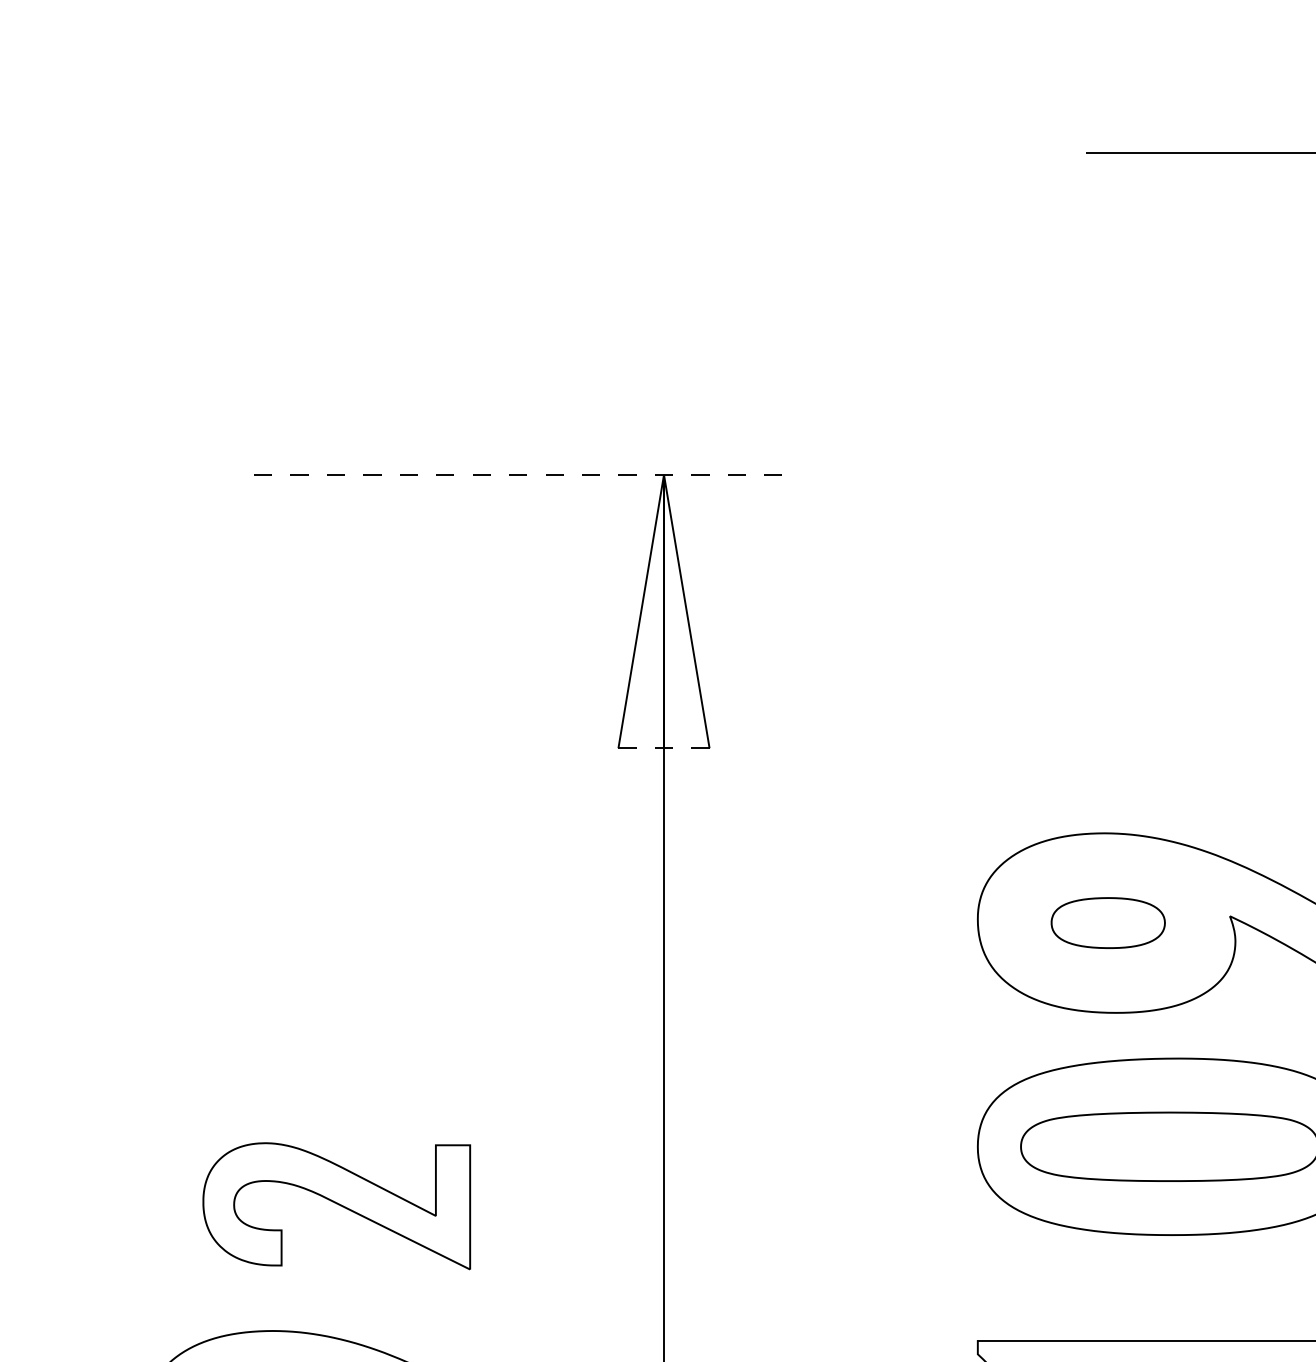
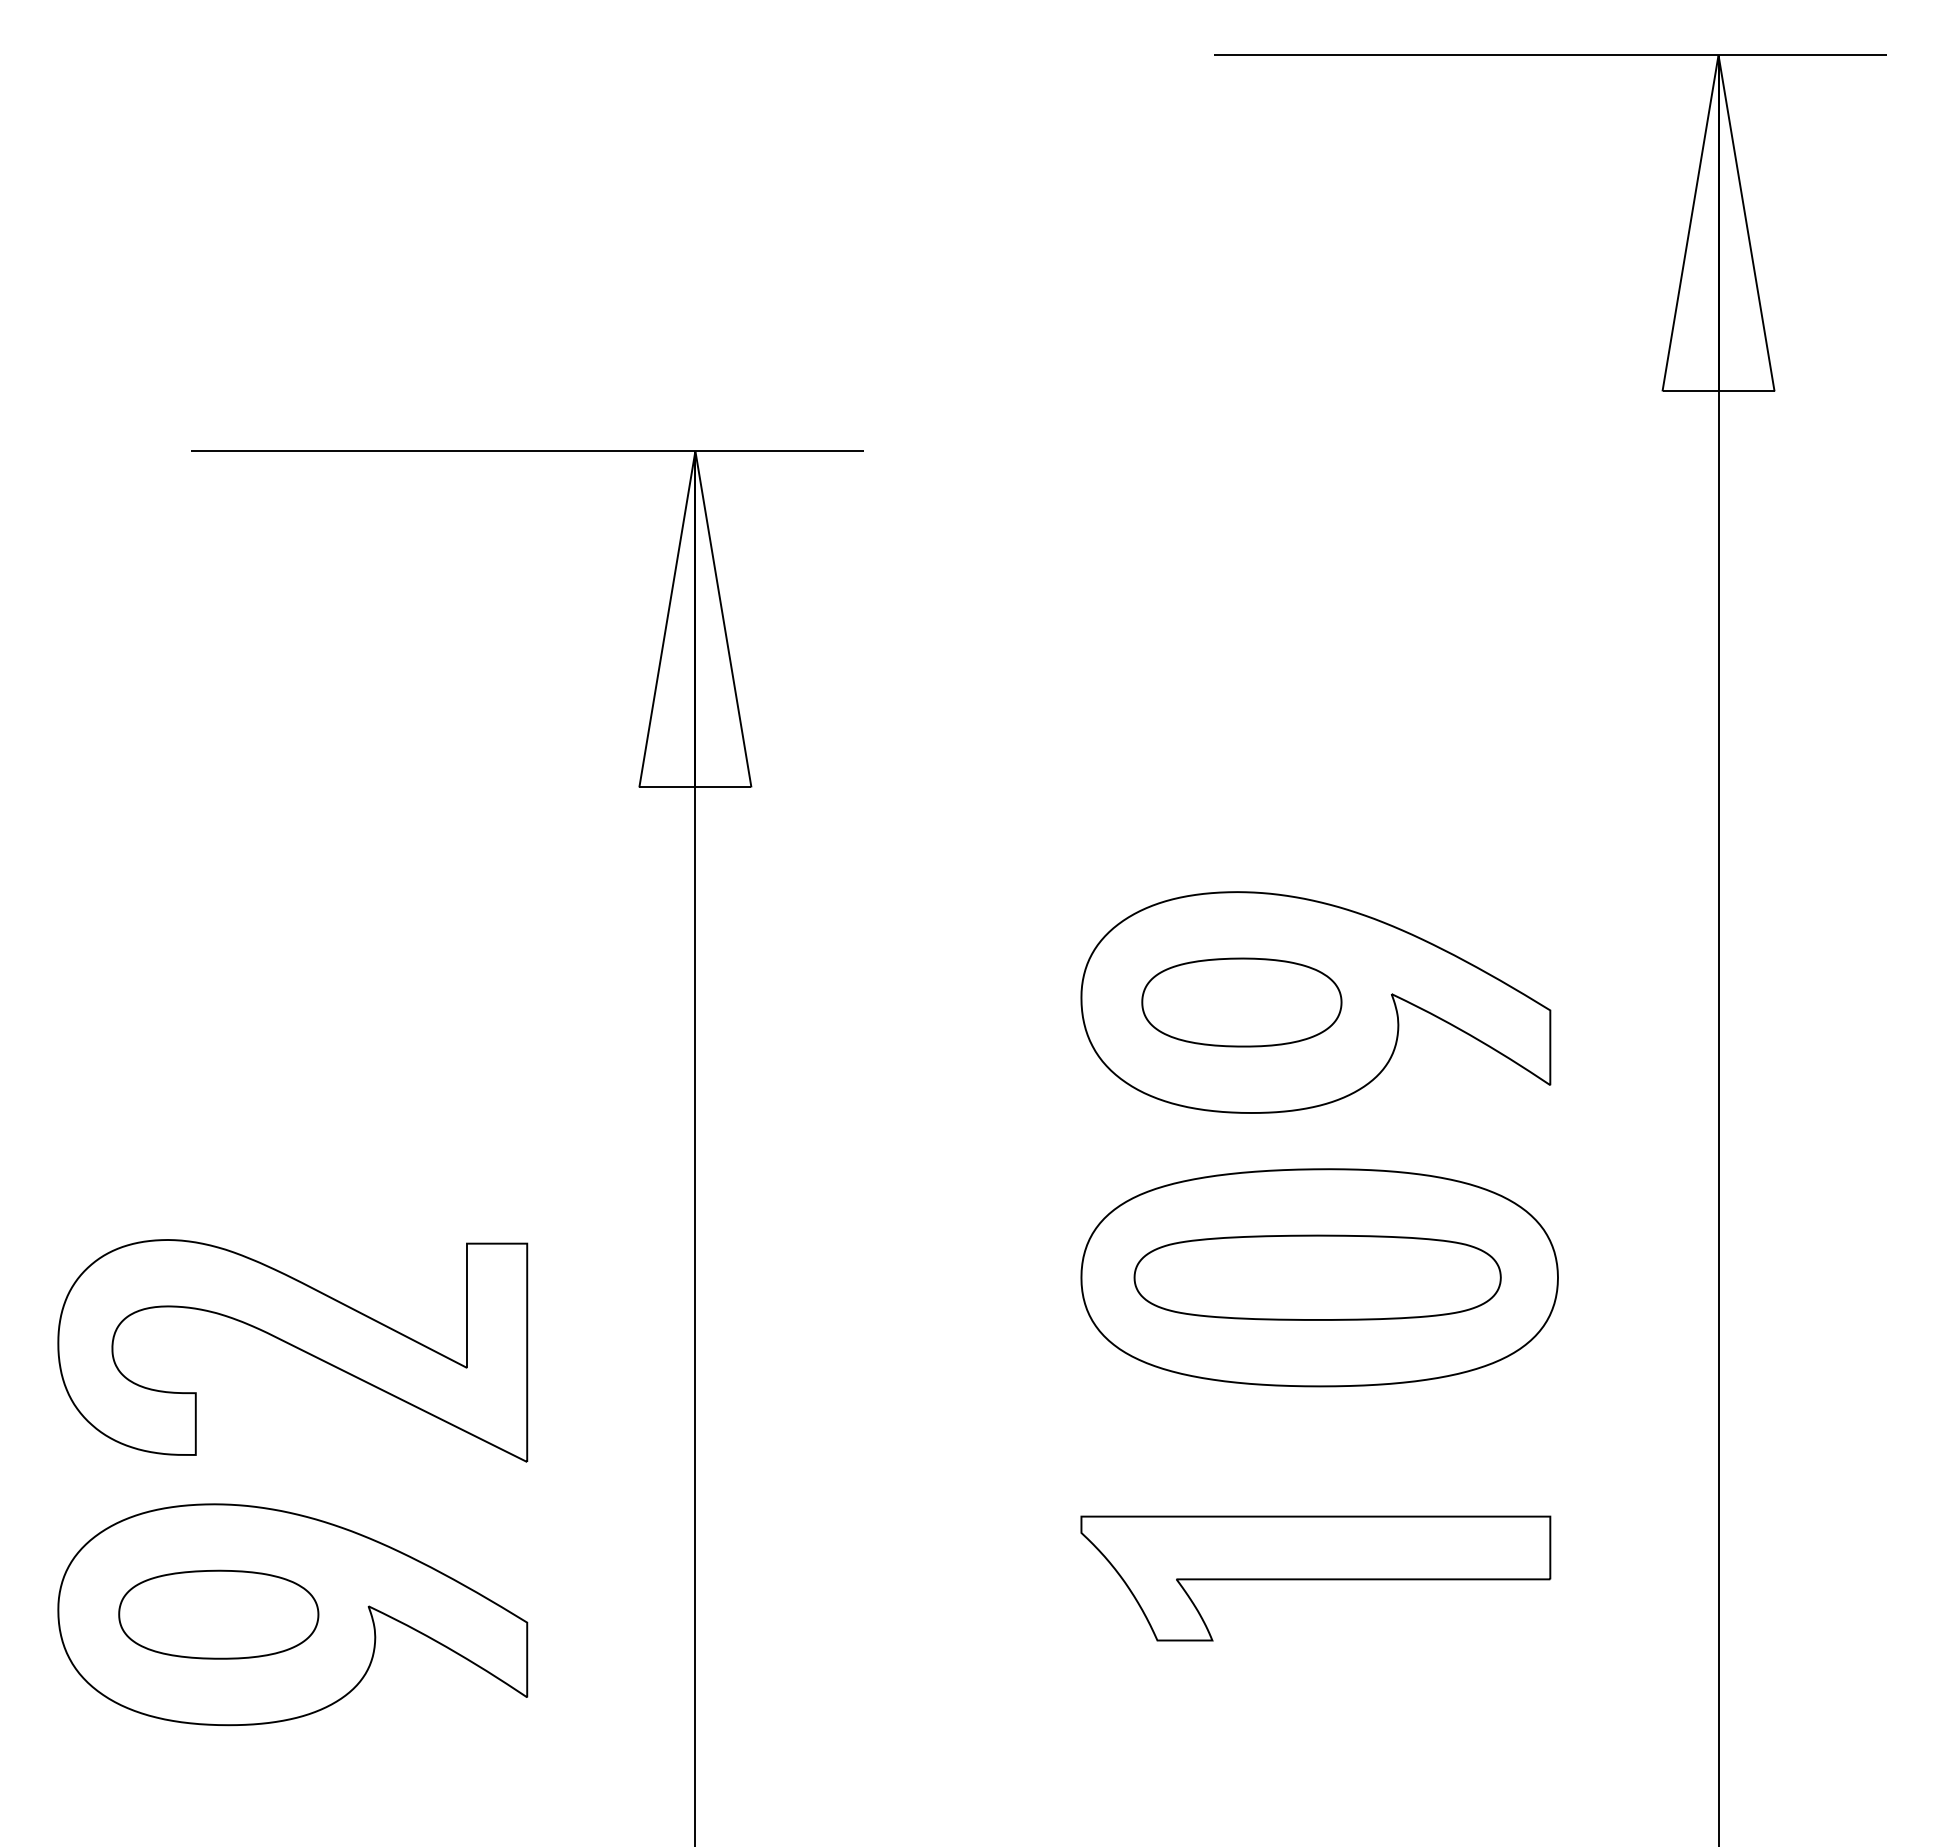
line: (527, 475) -> (527, 451), dashed -> solid
line: (664, 748) -> (695, 787), dashed -> solid
part: (1107, 923) -> (1241, 1002), size x1.43
part: (336, 1205) -> (292, 1350), size x1.43

